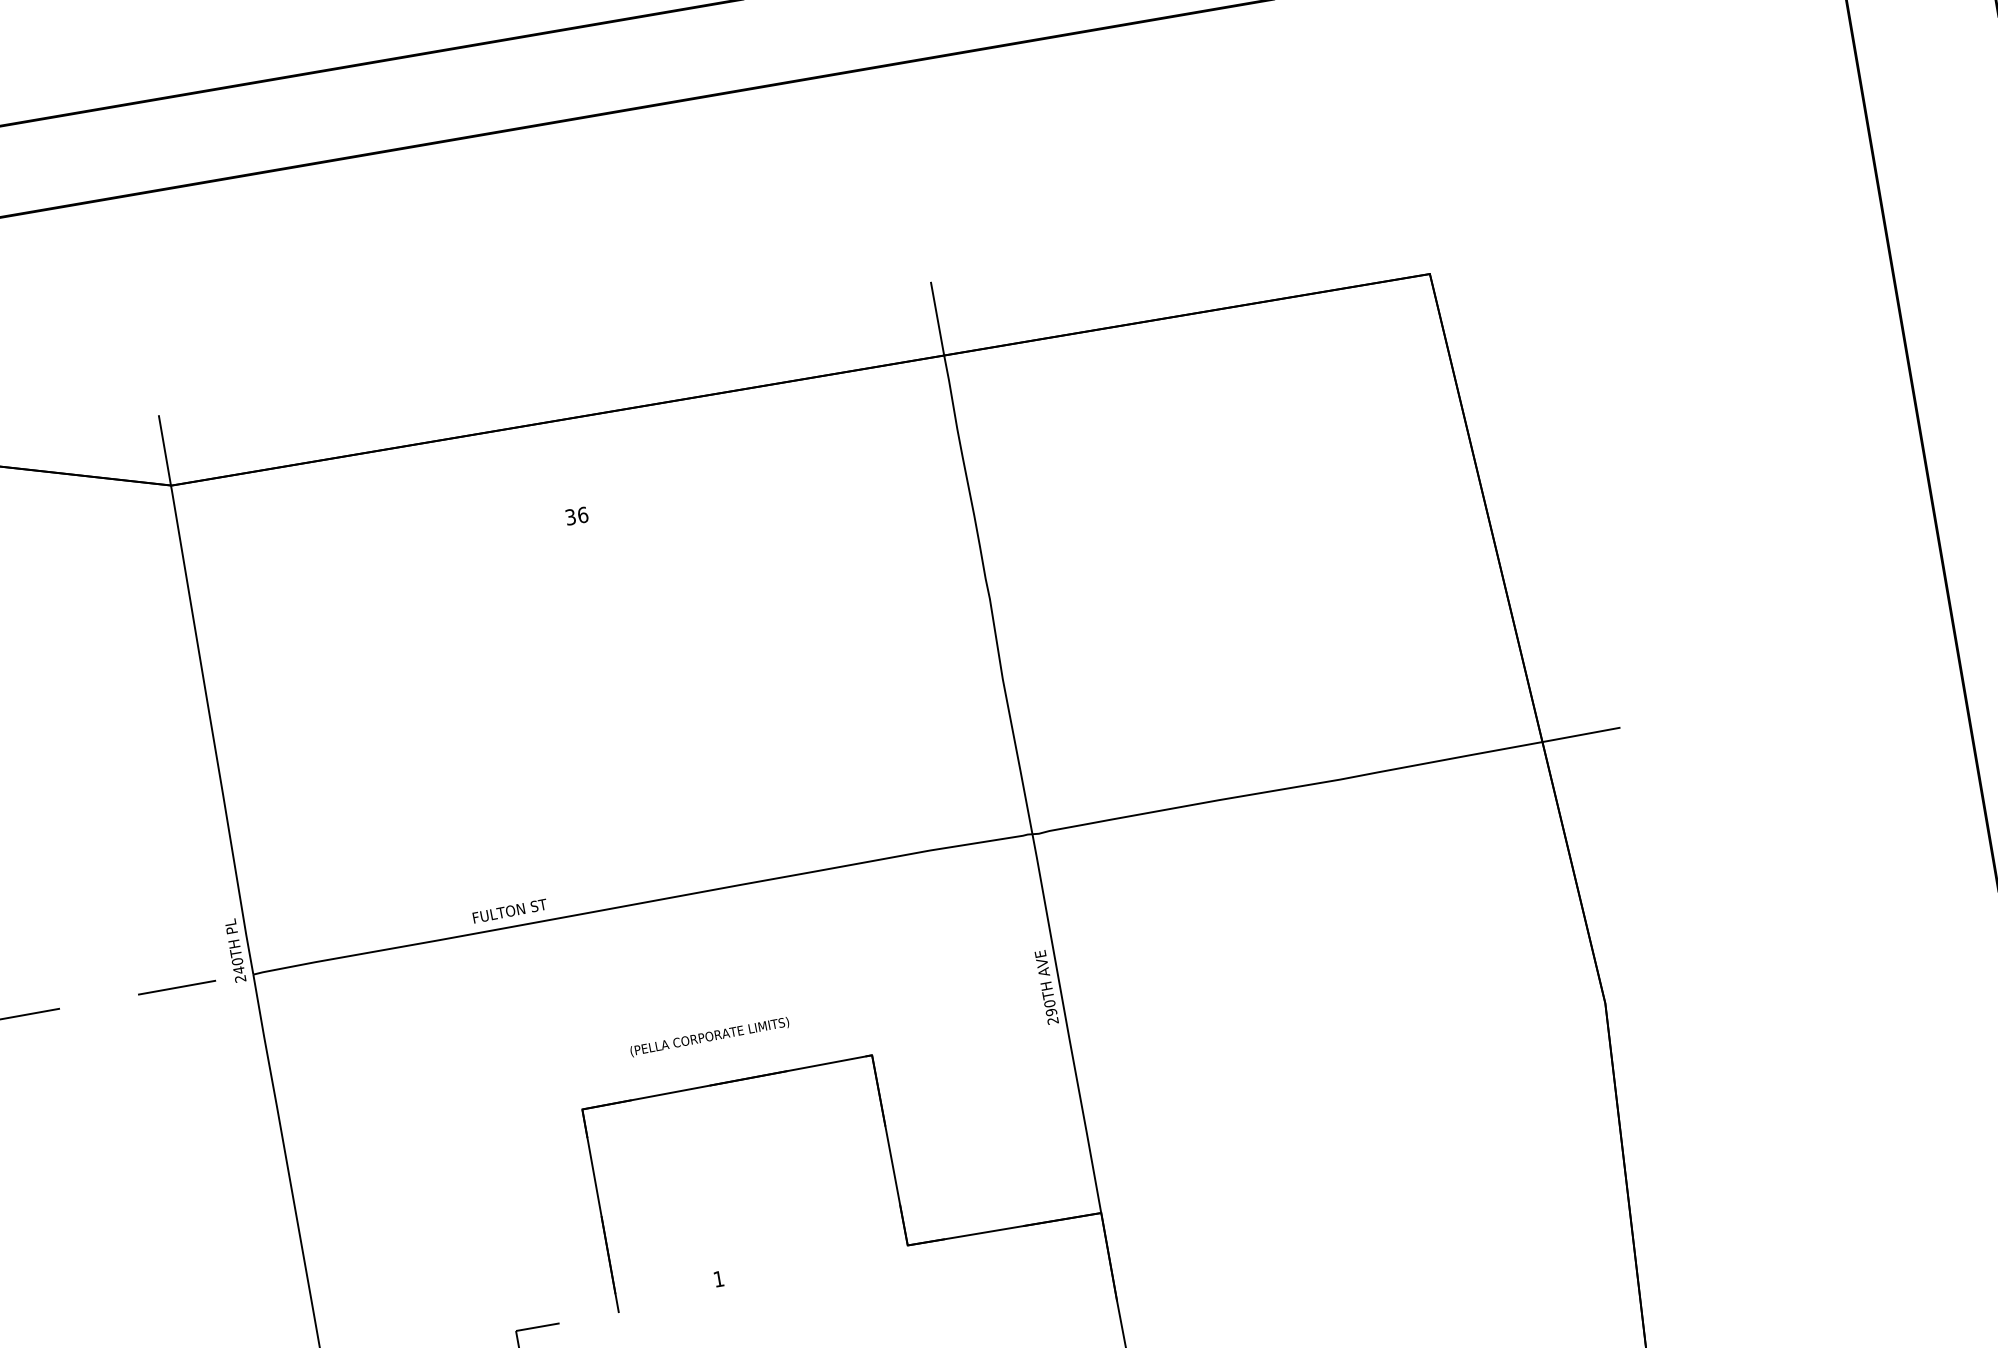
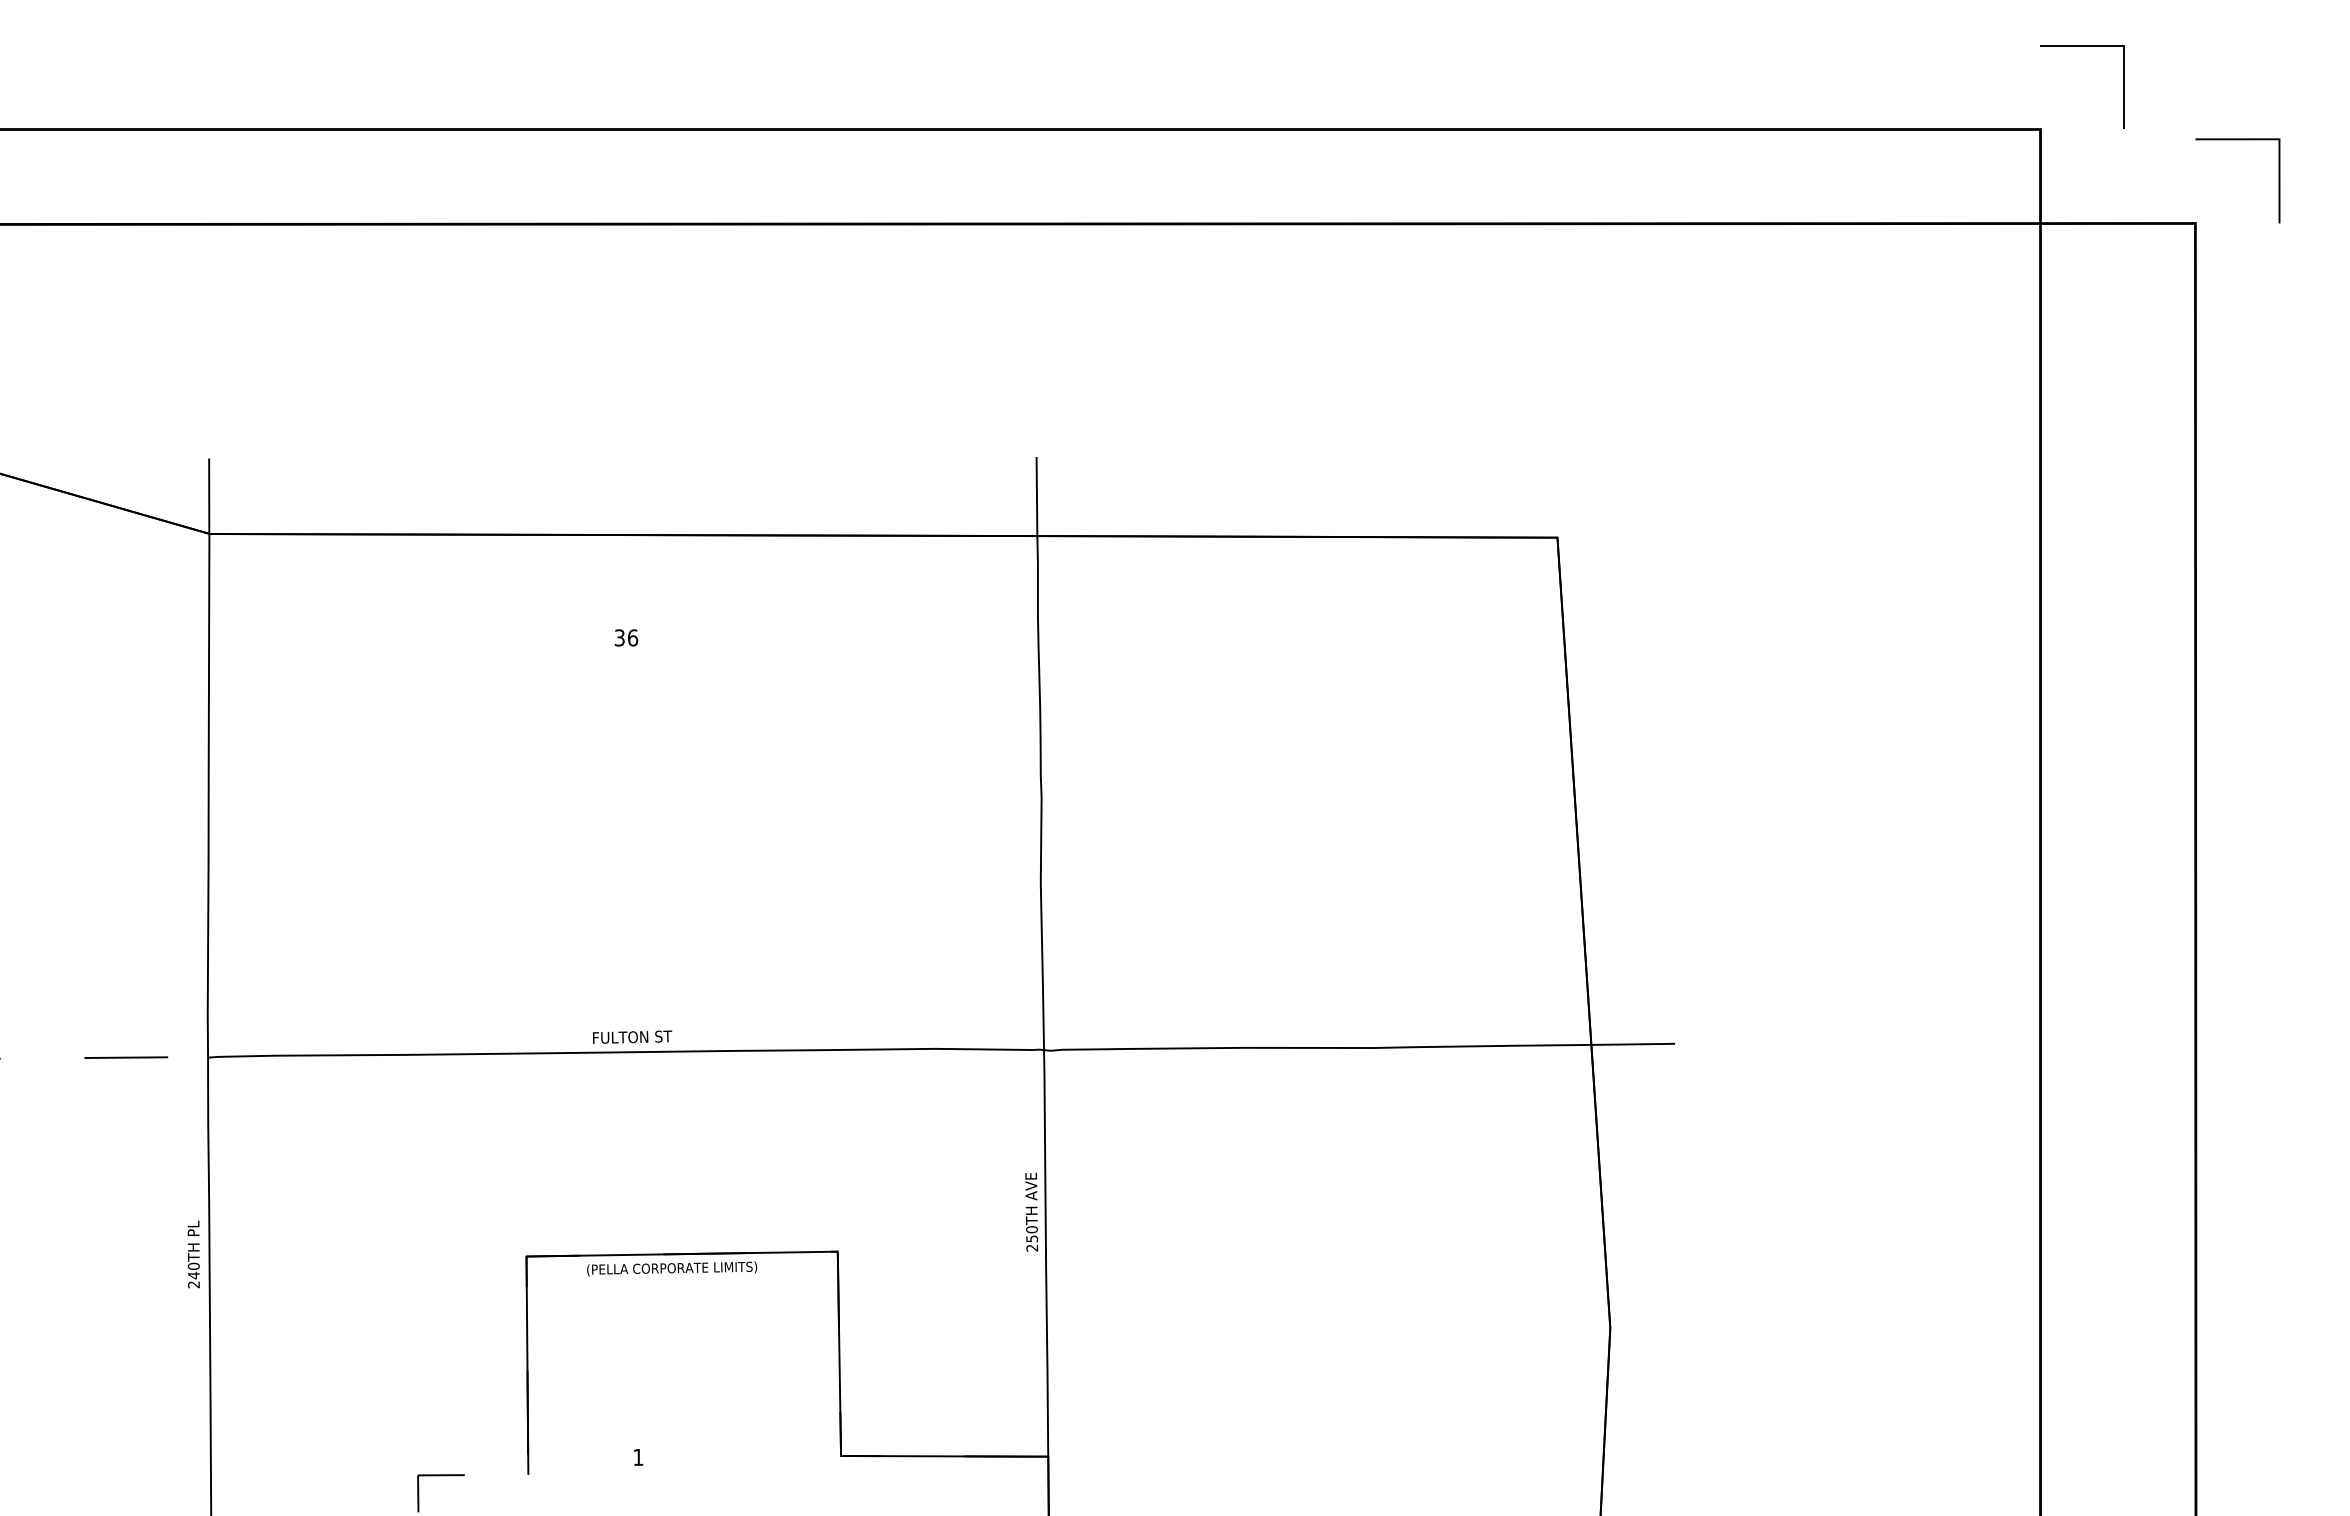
text: (509, 910) -> (632, 1036), moved
text: (235, 950) -> (193, 1254), moved
text: (1050, 1012) -> (1031, 1238), 290TH -> 250TH
text: (710, 1036) -> (672, 1268), moved

